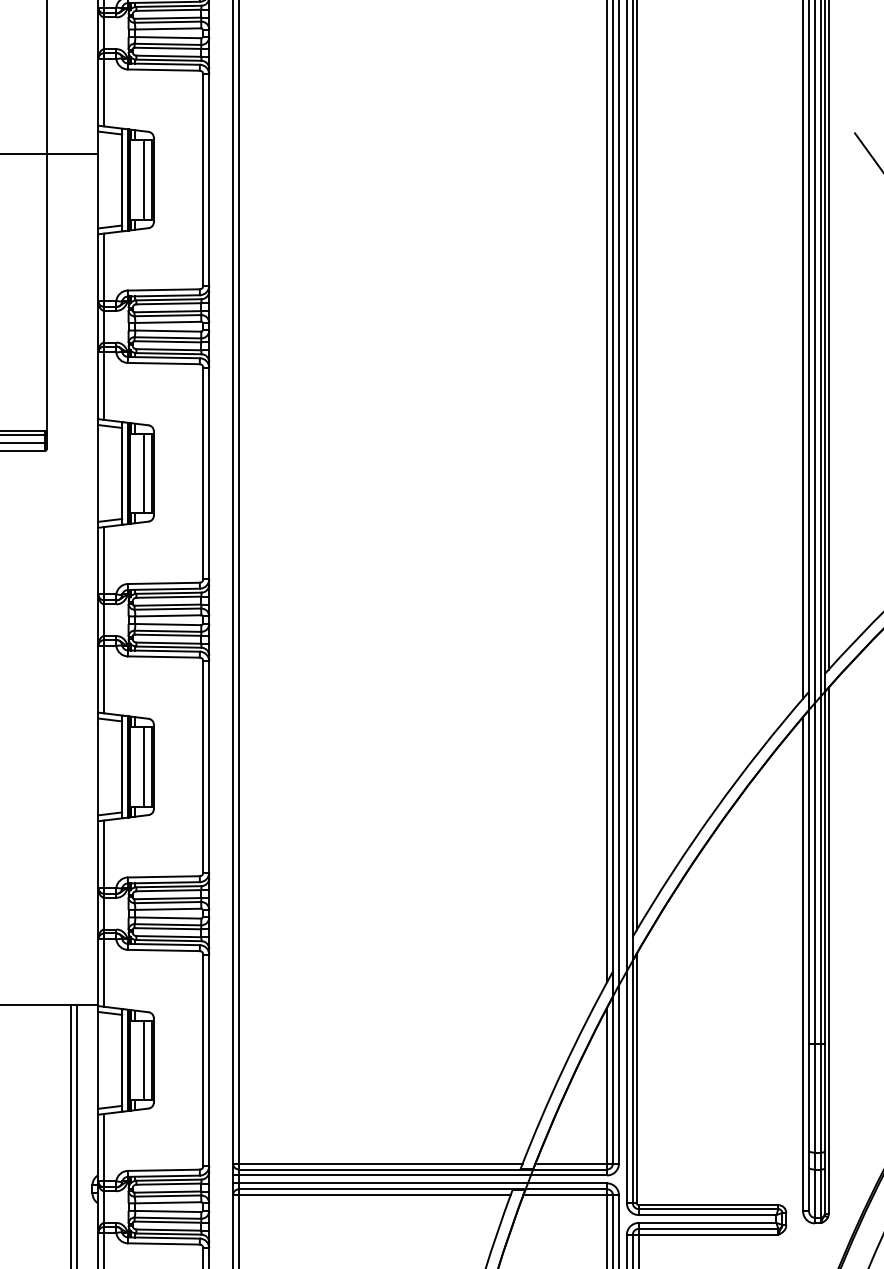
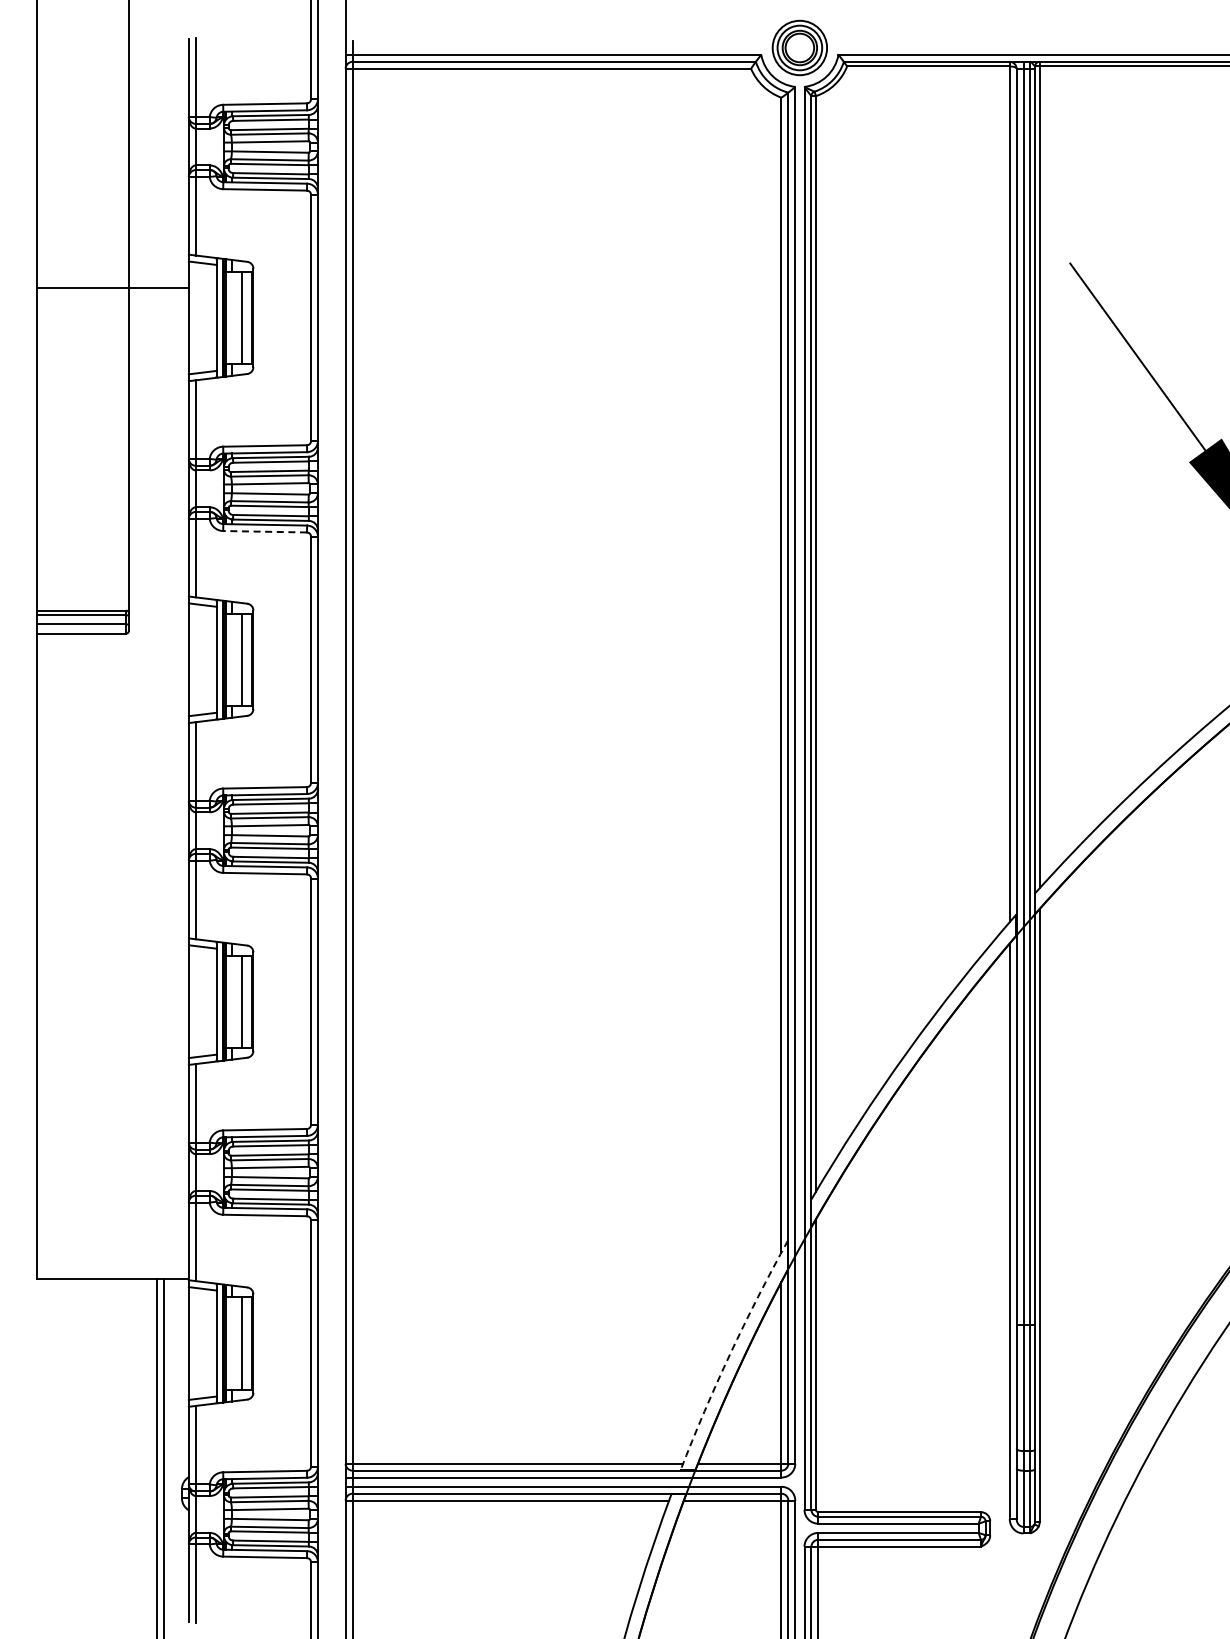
line: (164, 363) -> (265, 531), solid -> dashed
arc: (563, 1068) -> (730, 1353), solid -> dashed

